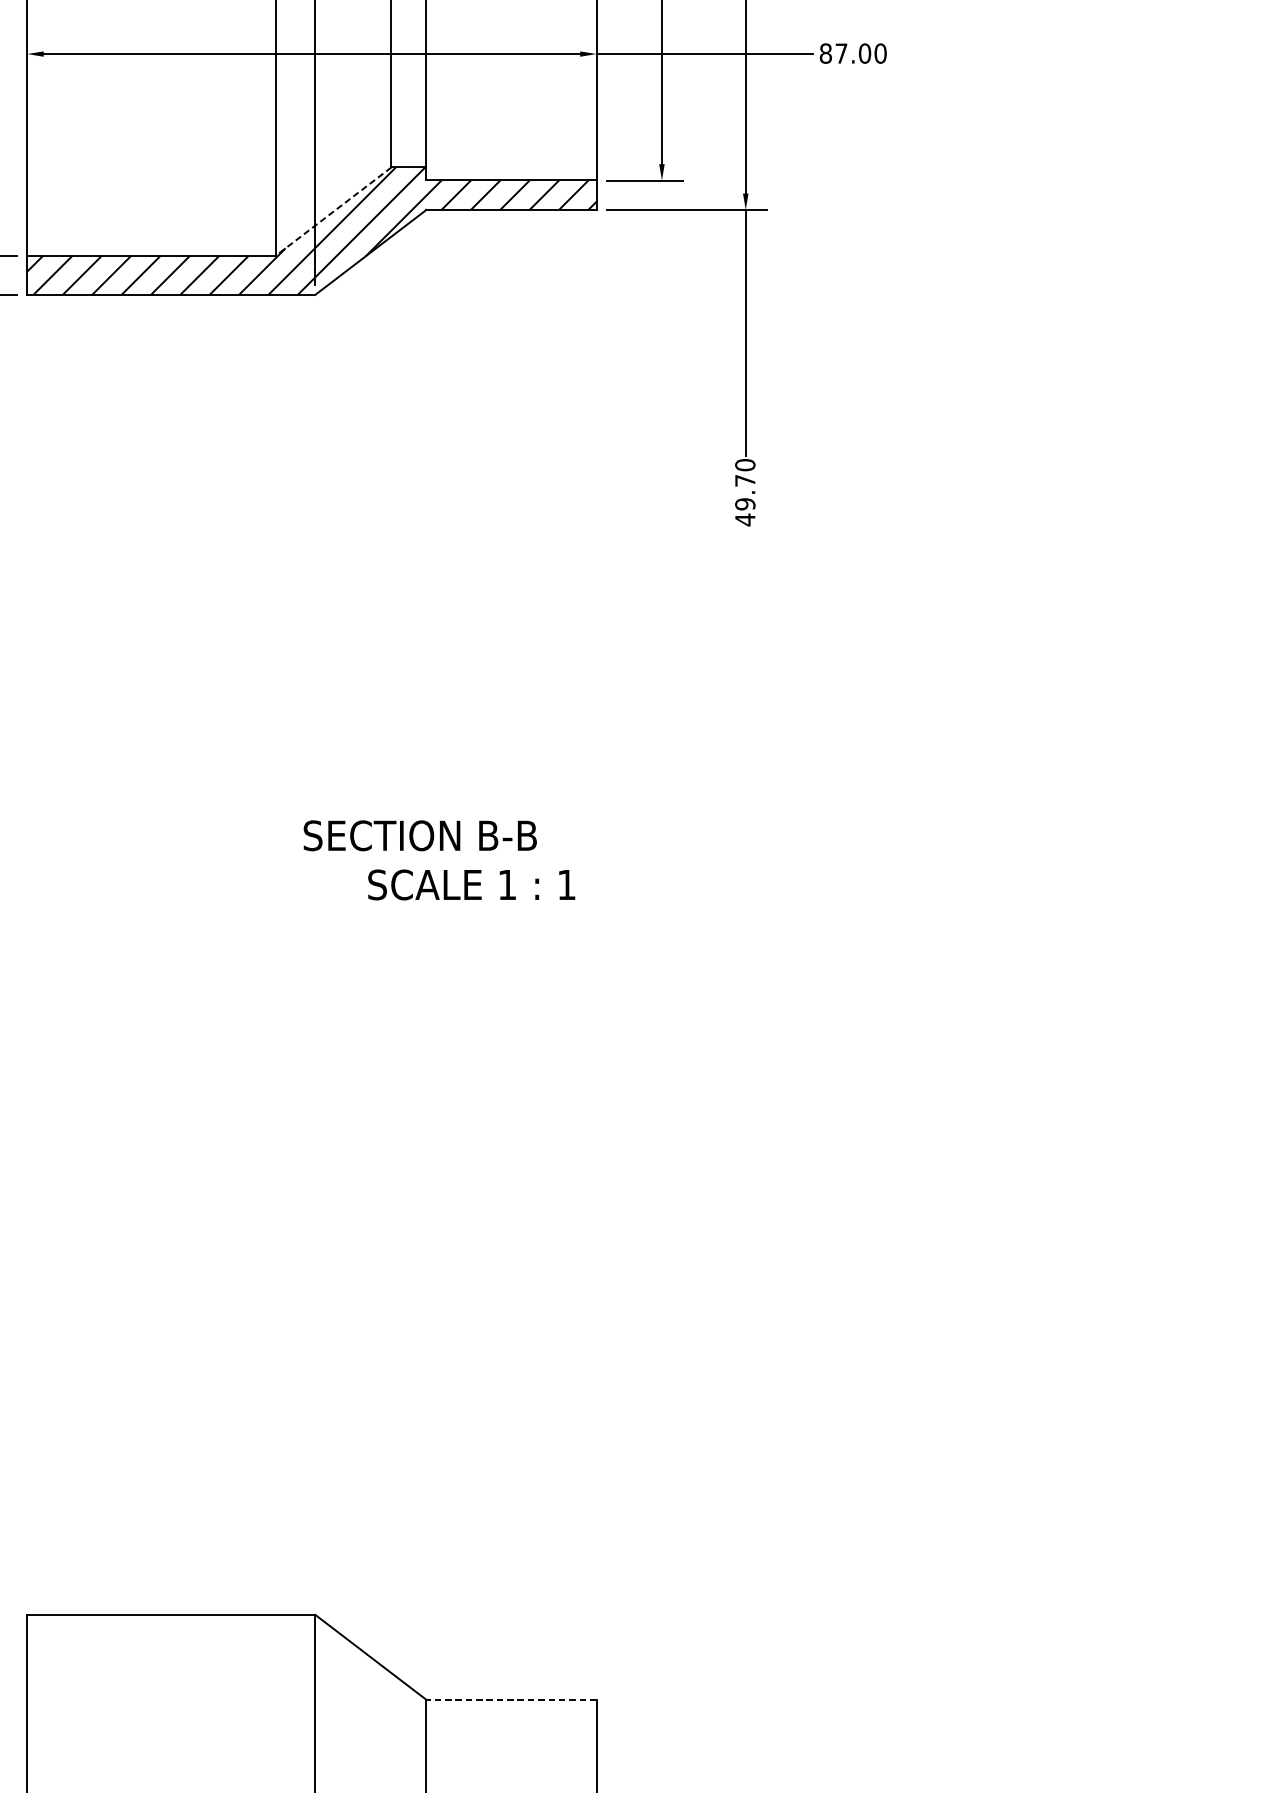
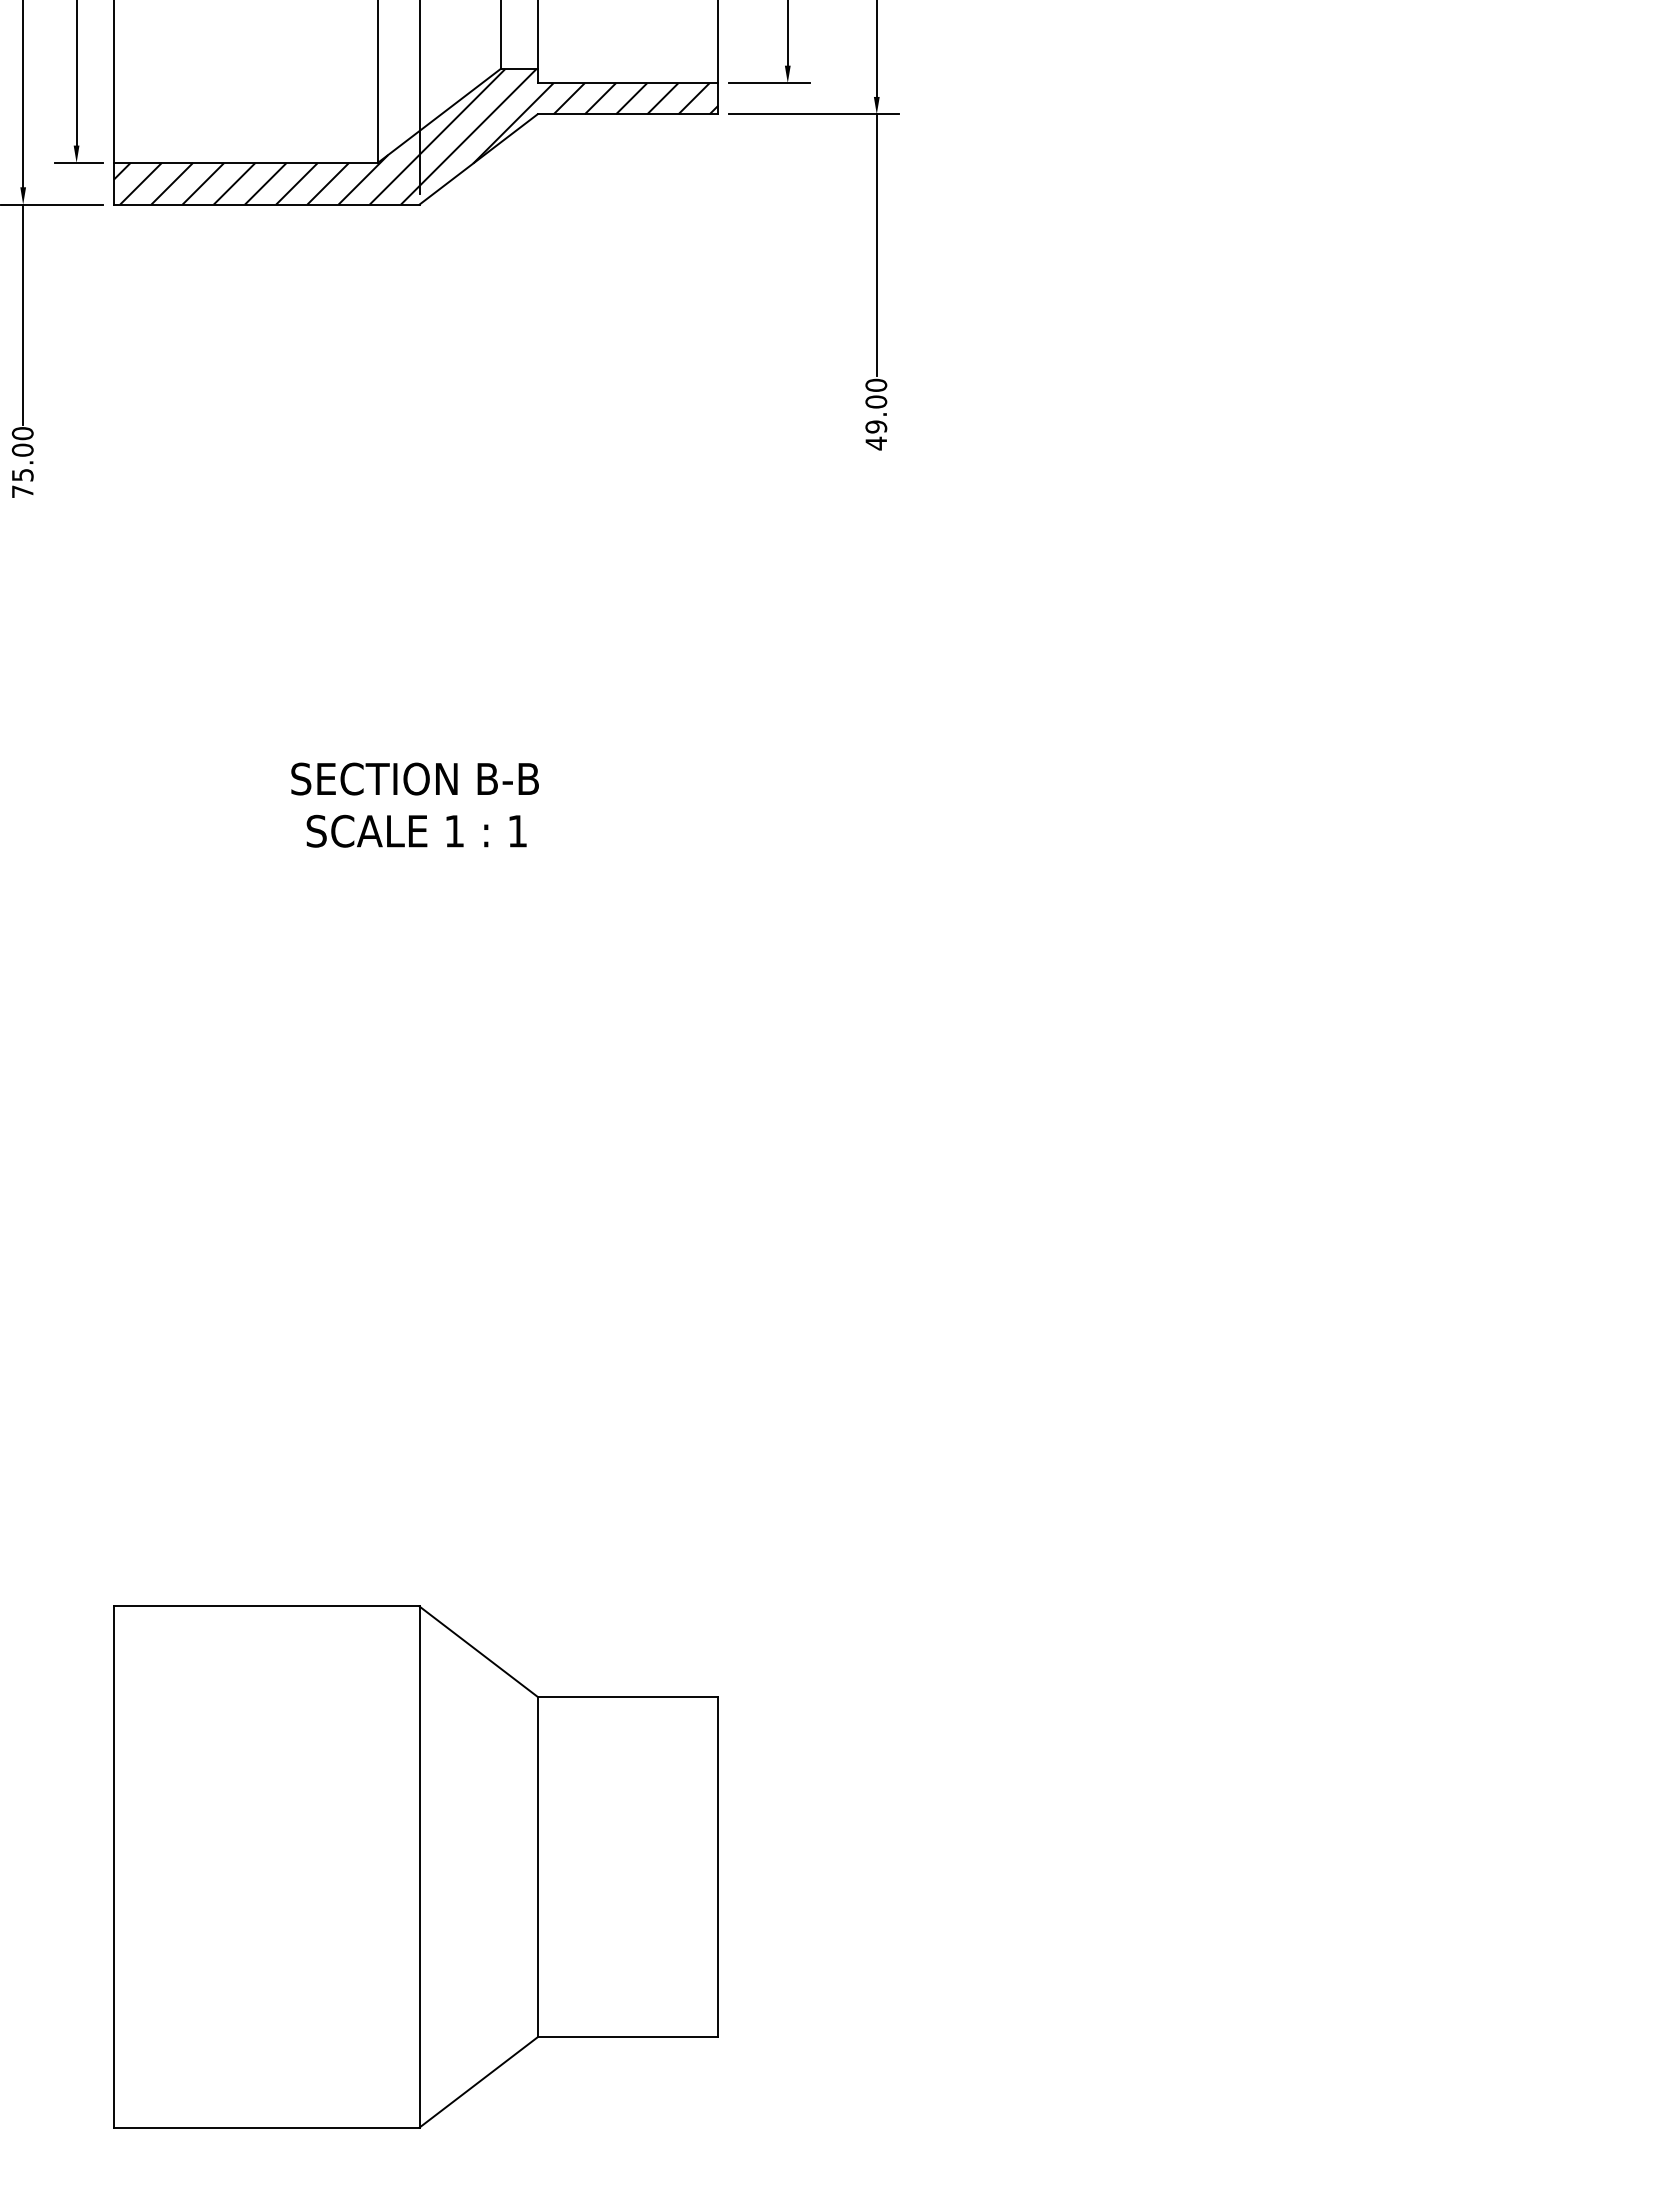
line: (333, 211) -> (438, 116), dashed -> solid
text: (745, 480) -> (876, 401), 49.70 -> 49.00
text: (419, 835) -> (414, 778), moved
text: (471, 884) -> (416, 830), moved
line: (511, 1699) -> (627, 1696), dashed -> solid

